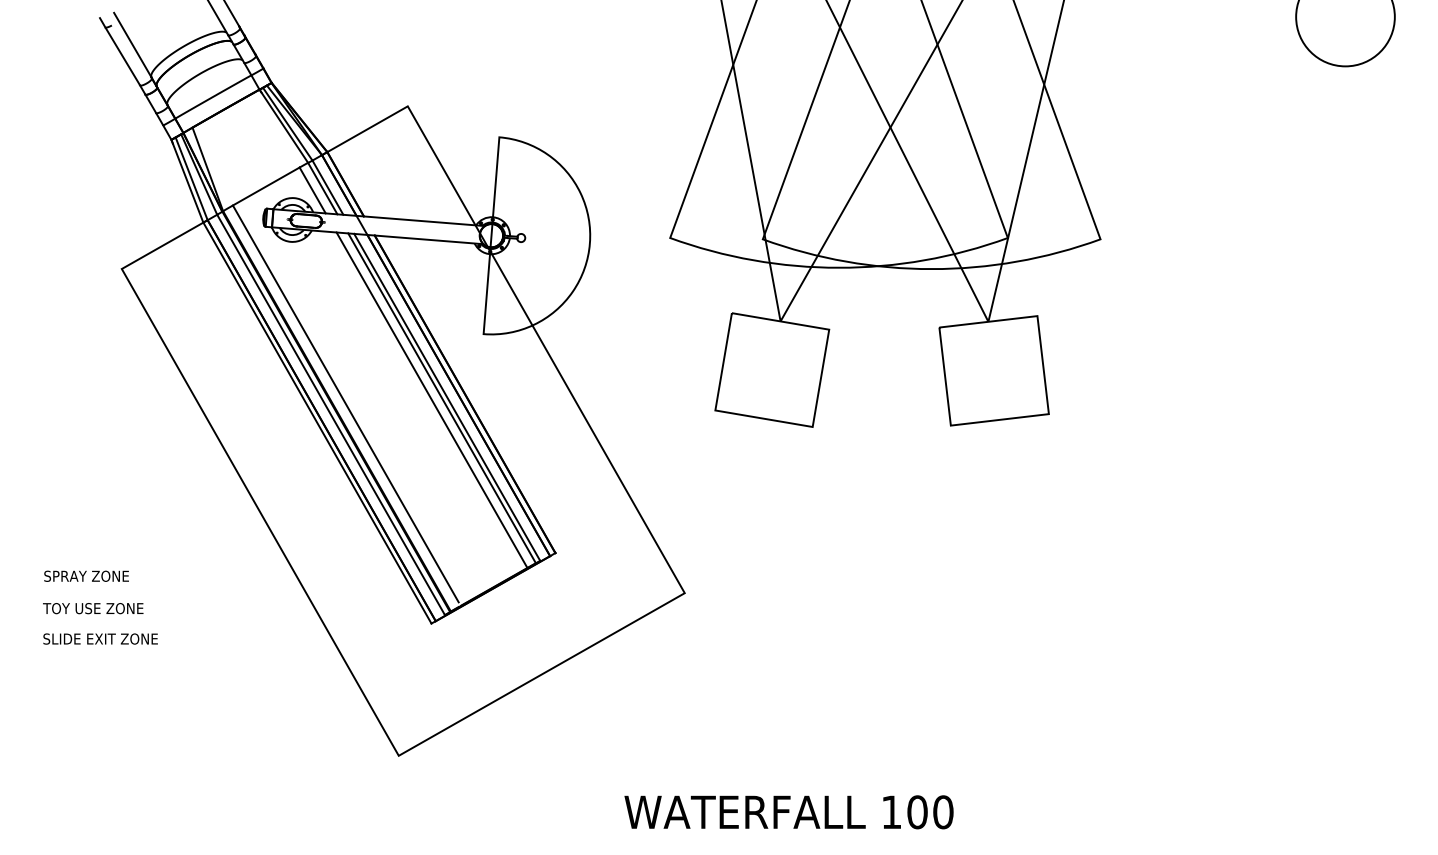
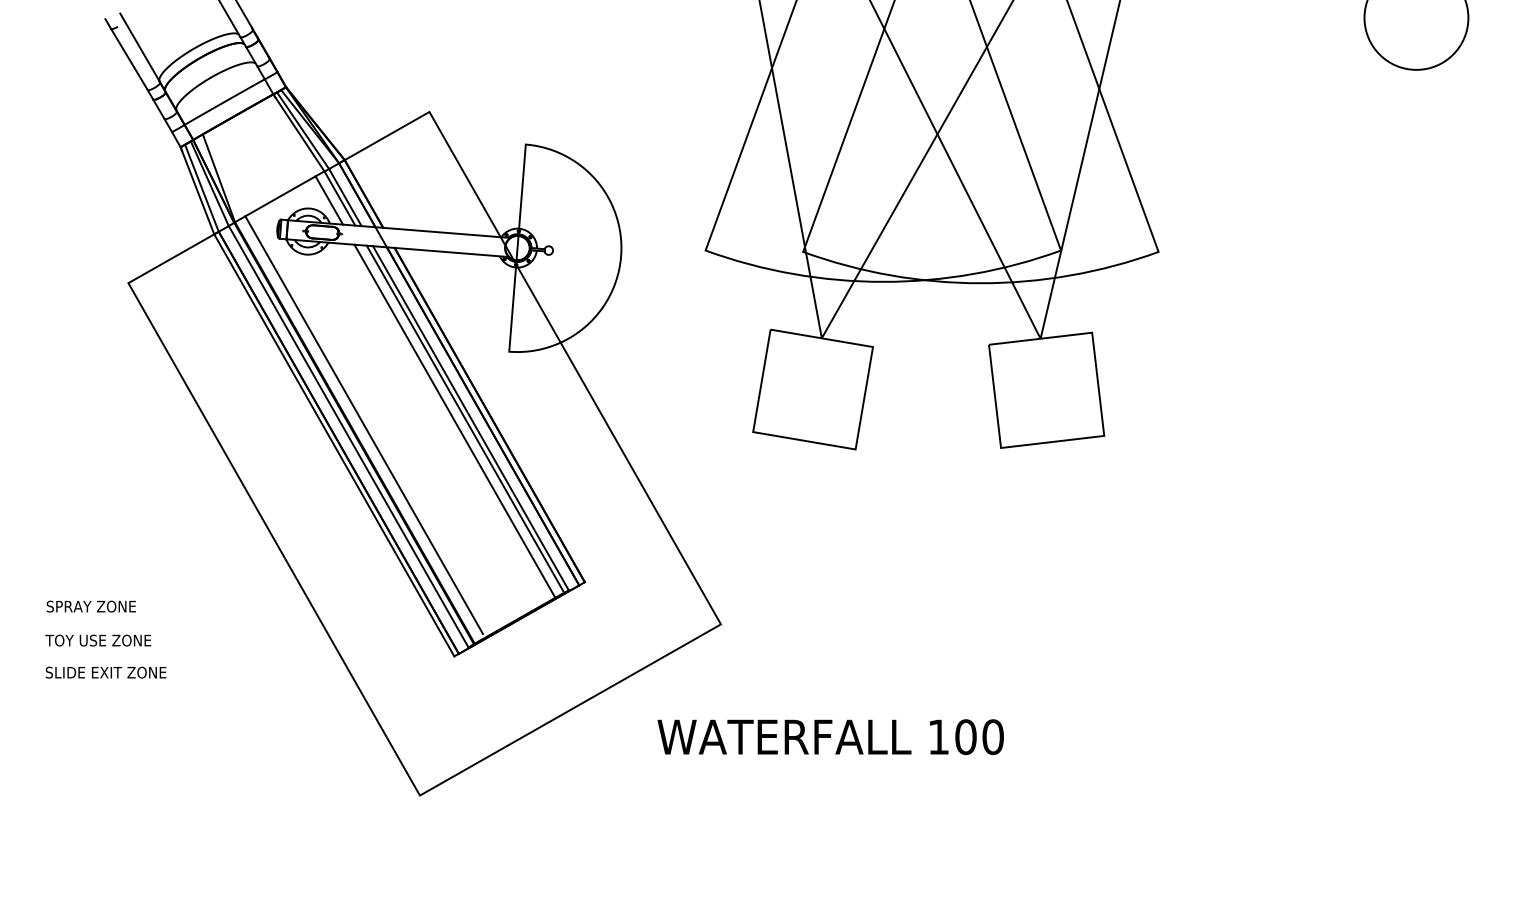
text: (788, 812) -> (830, 737), moved

